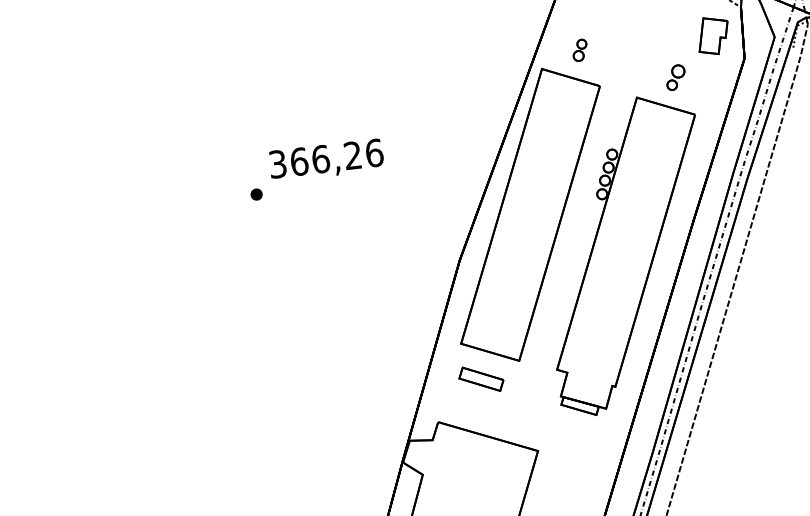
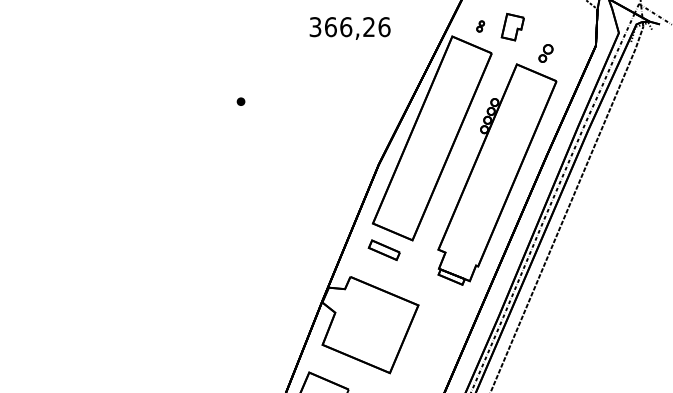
part: (712, 35) -> (512, 26), moved
part: (579, 50) -> (480, 26), size x0.7
text: (325, 160) -> (349, 28), moved

